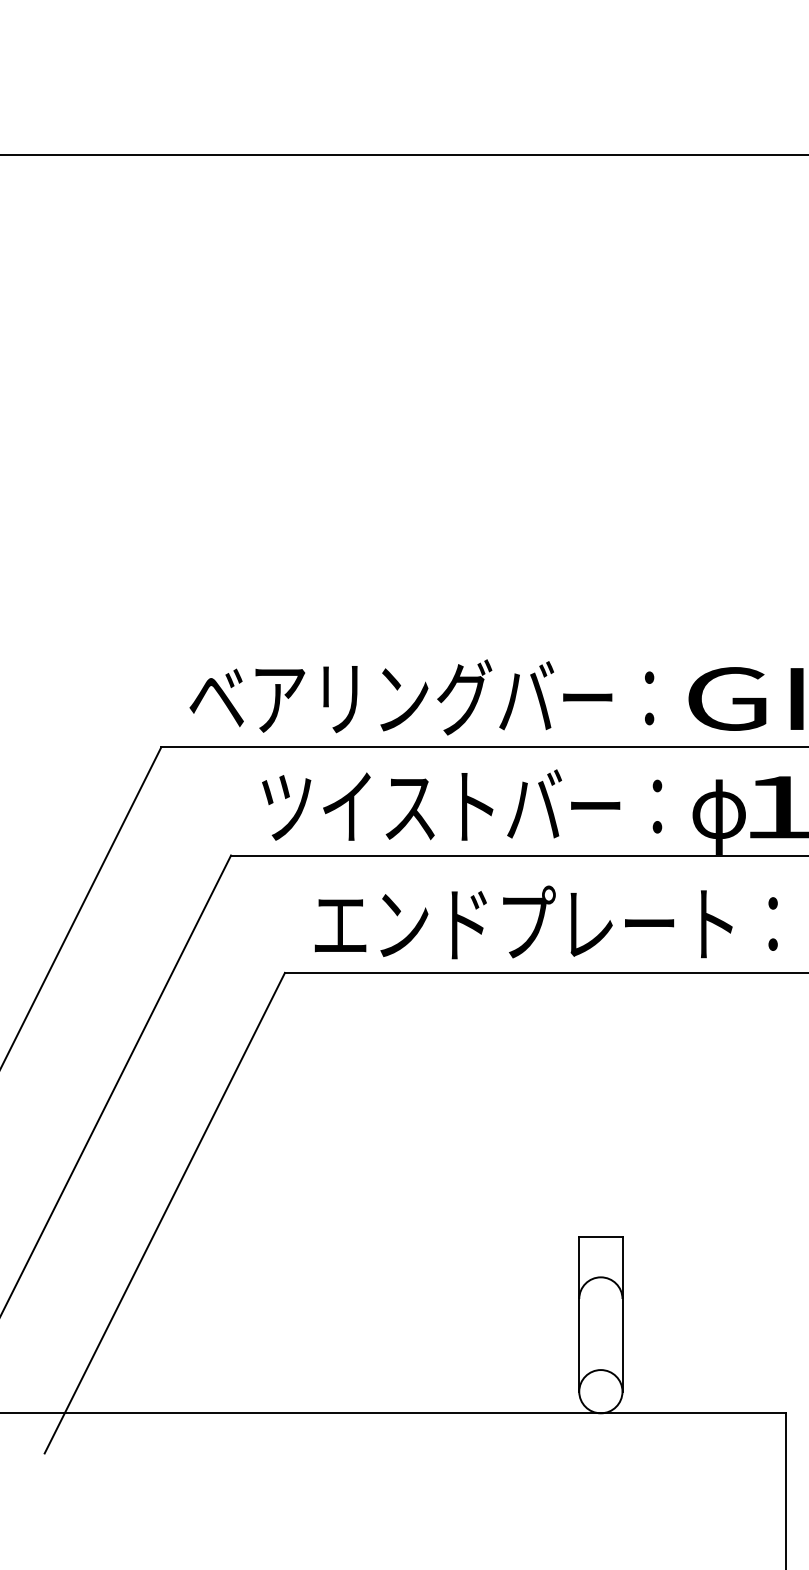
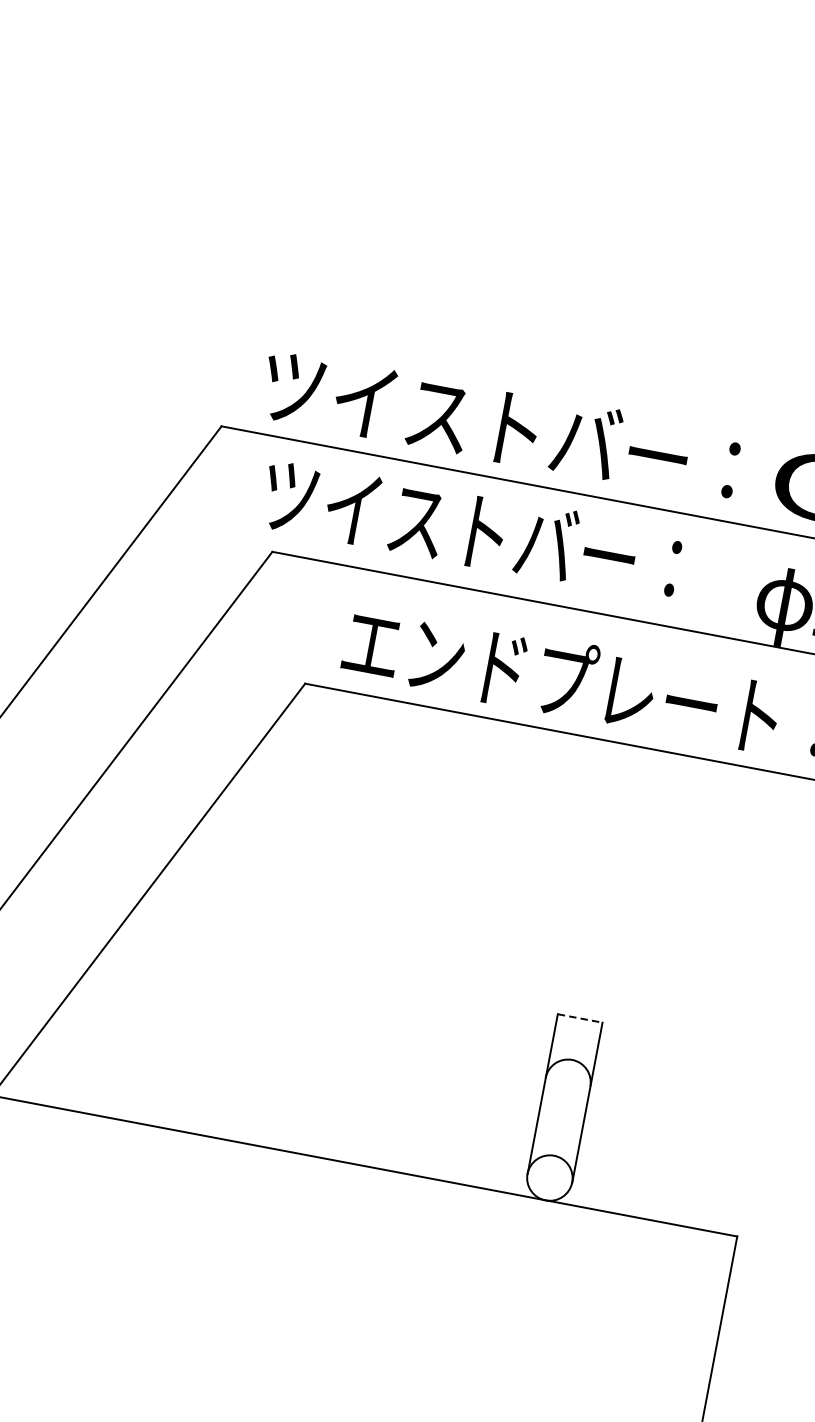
text: (421, 697) -> (500, 425), ベアリングバー： -> ツイストバー：
text: (462, 804) -> (472, 528), moved
line: (601, 1237) -> (580, 1018), solid -> dashed

